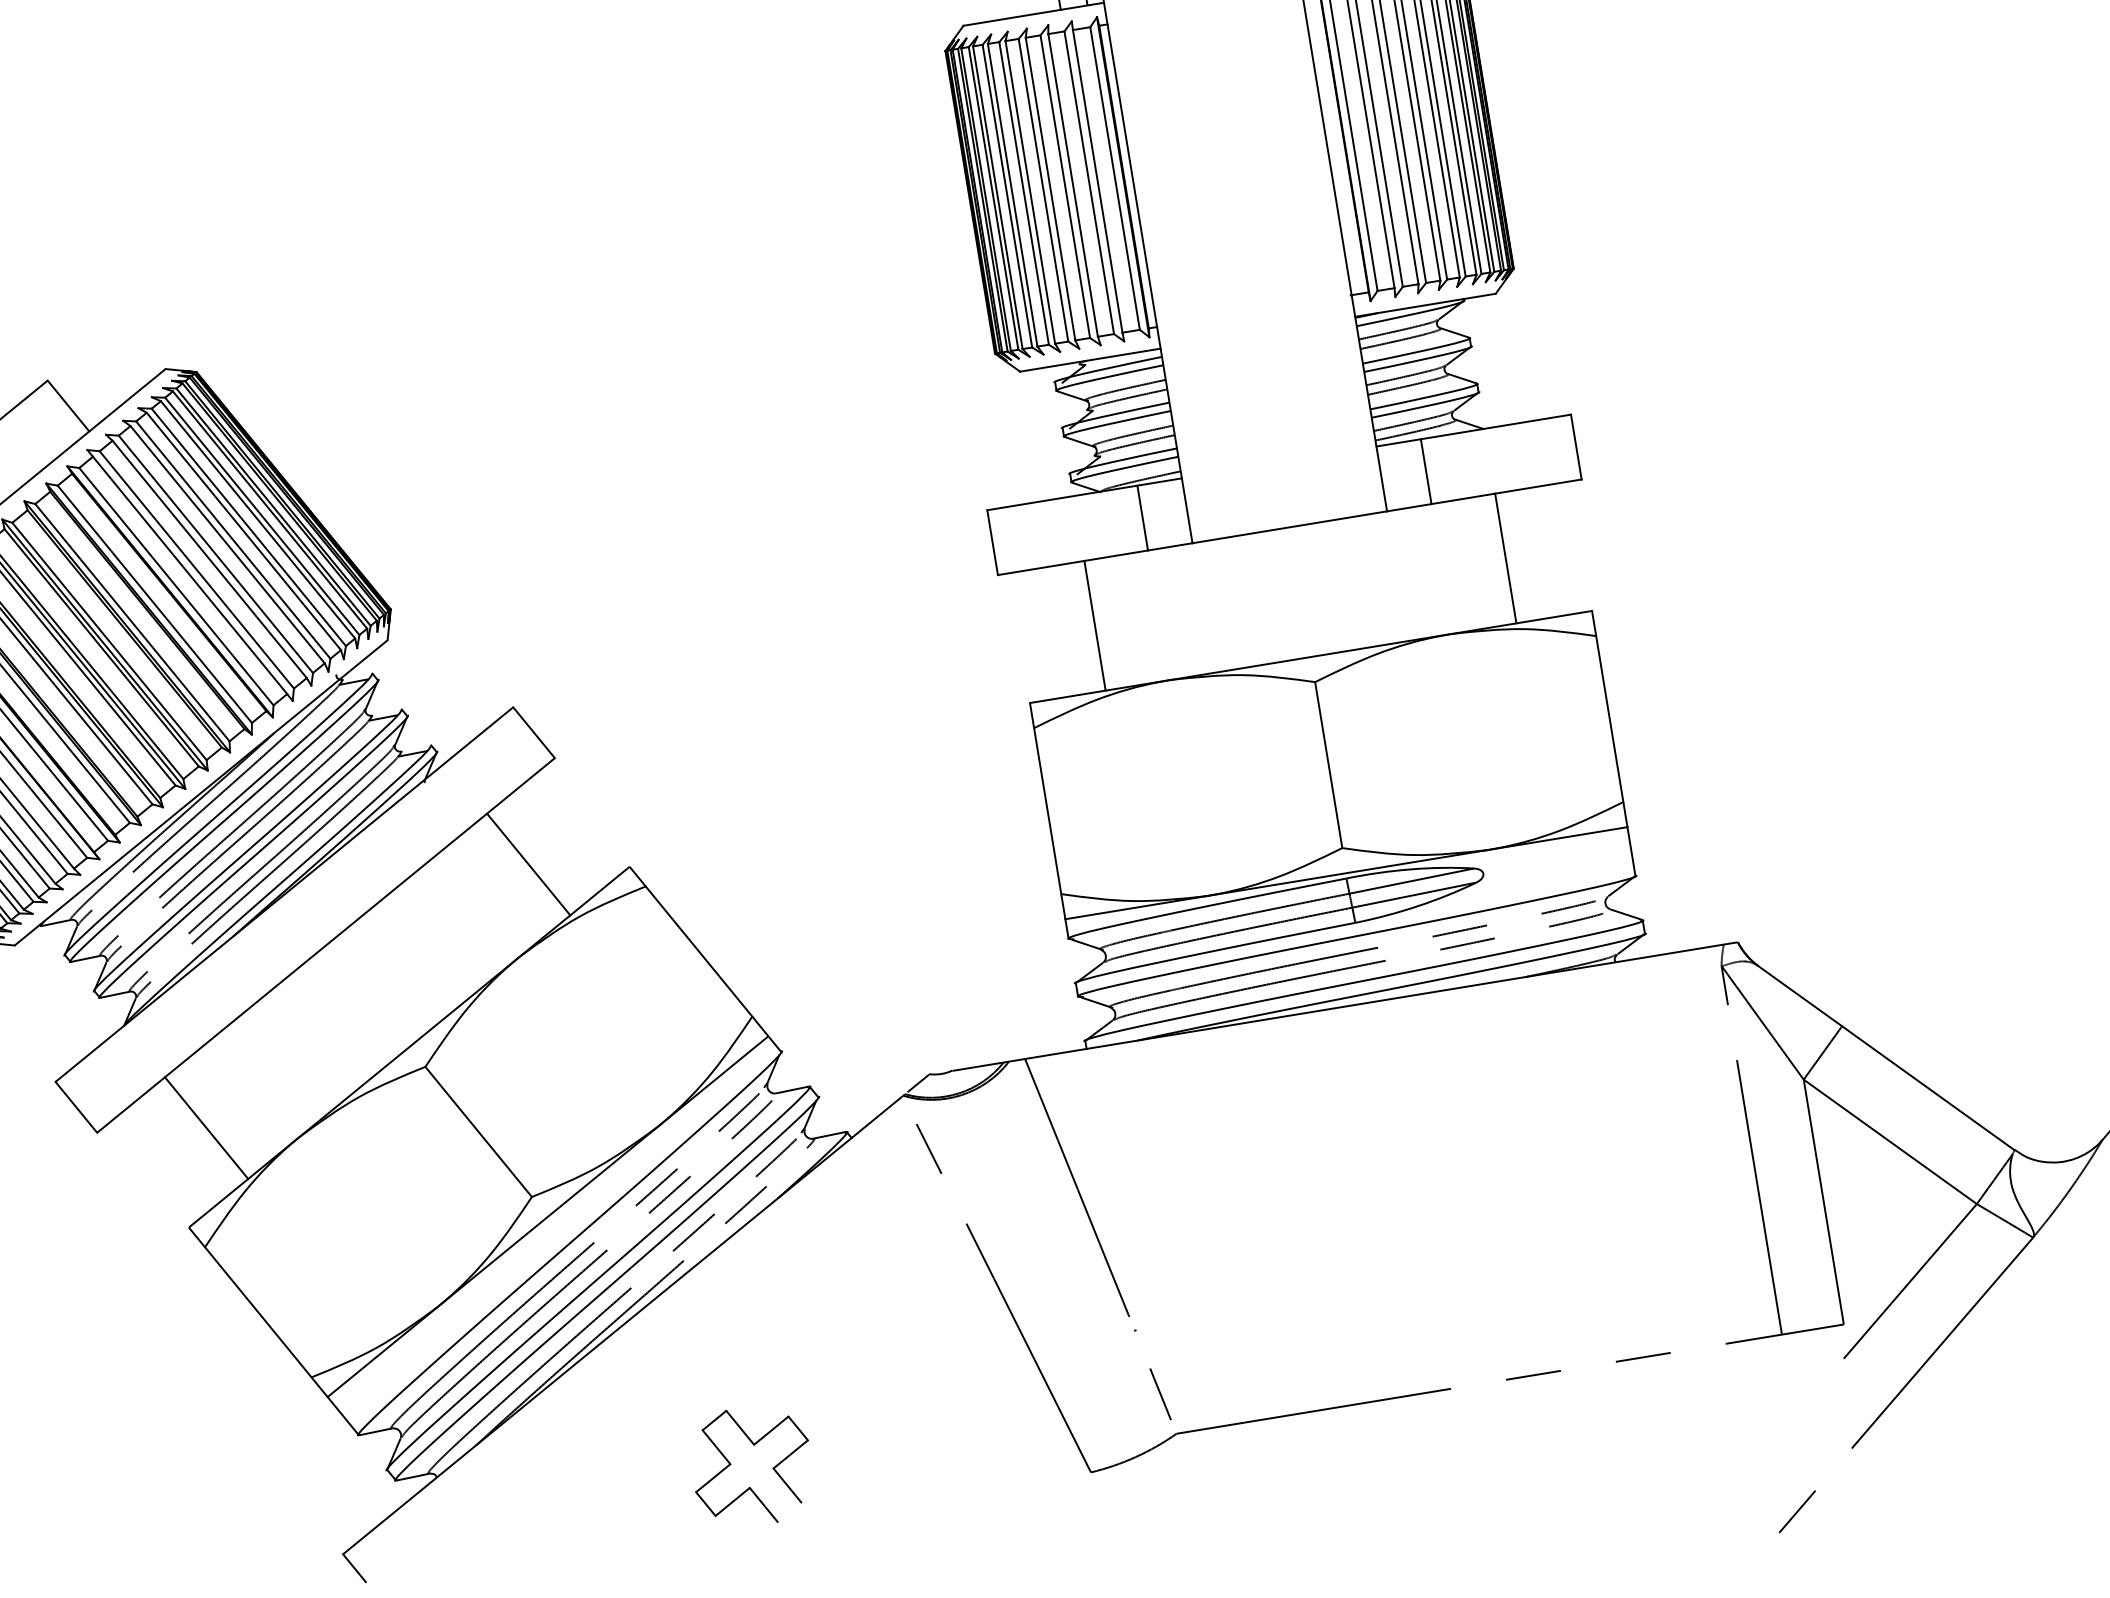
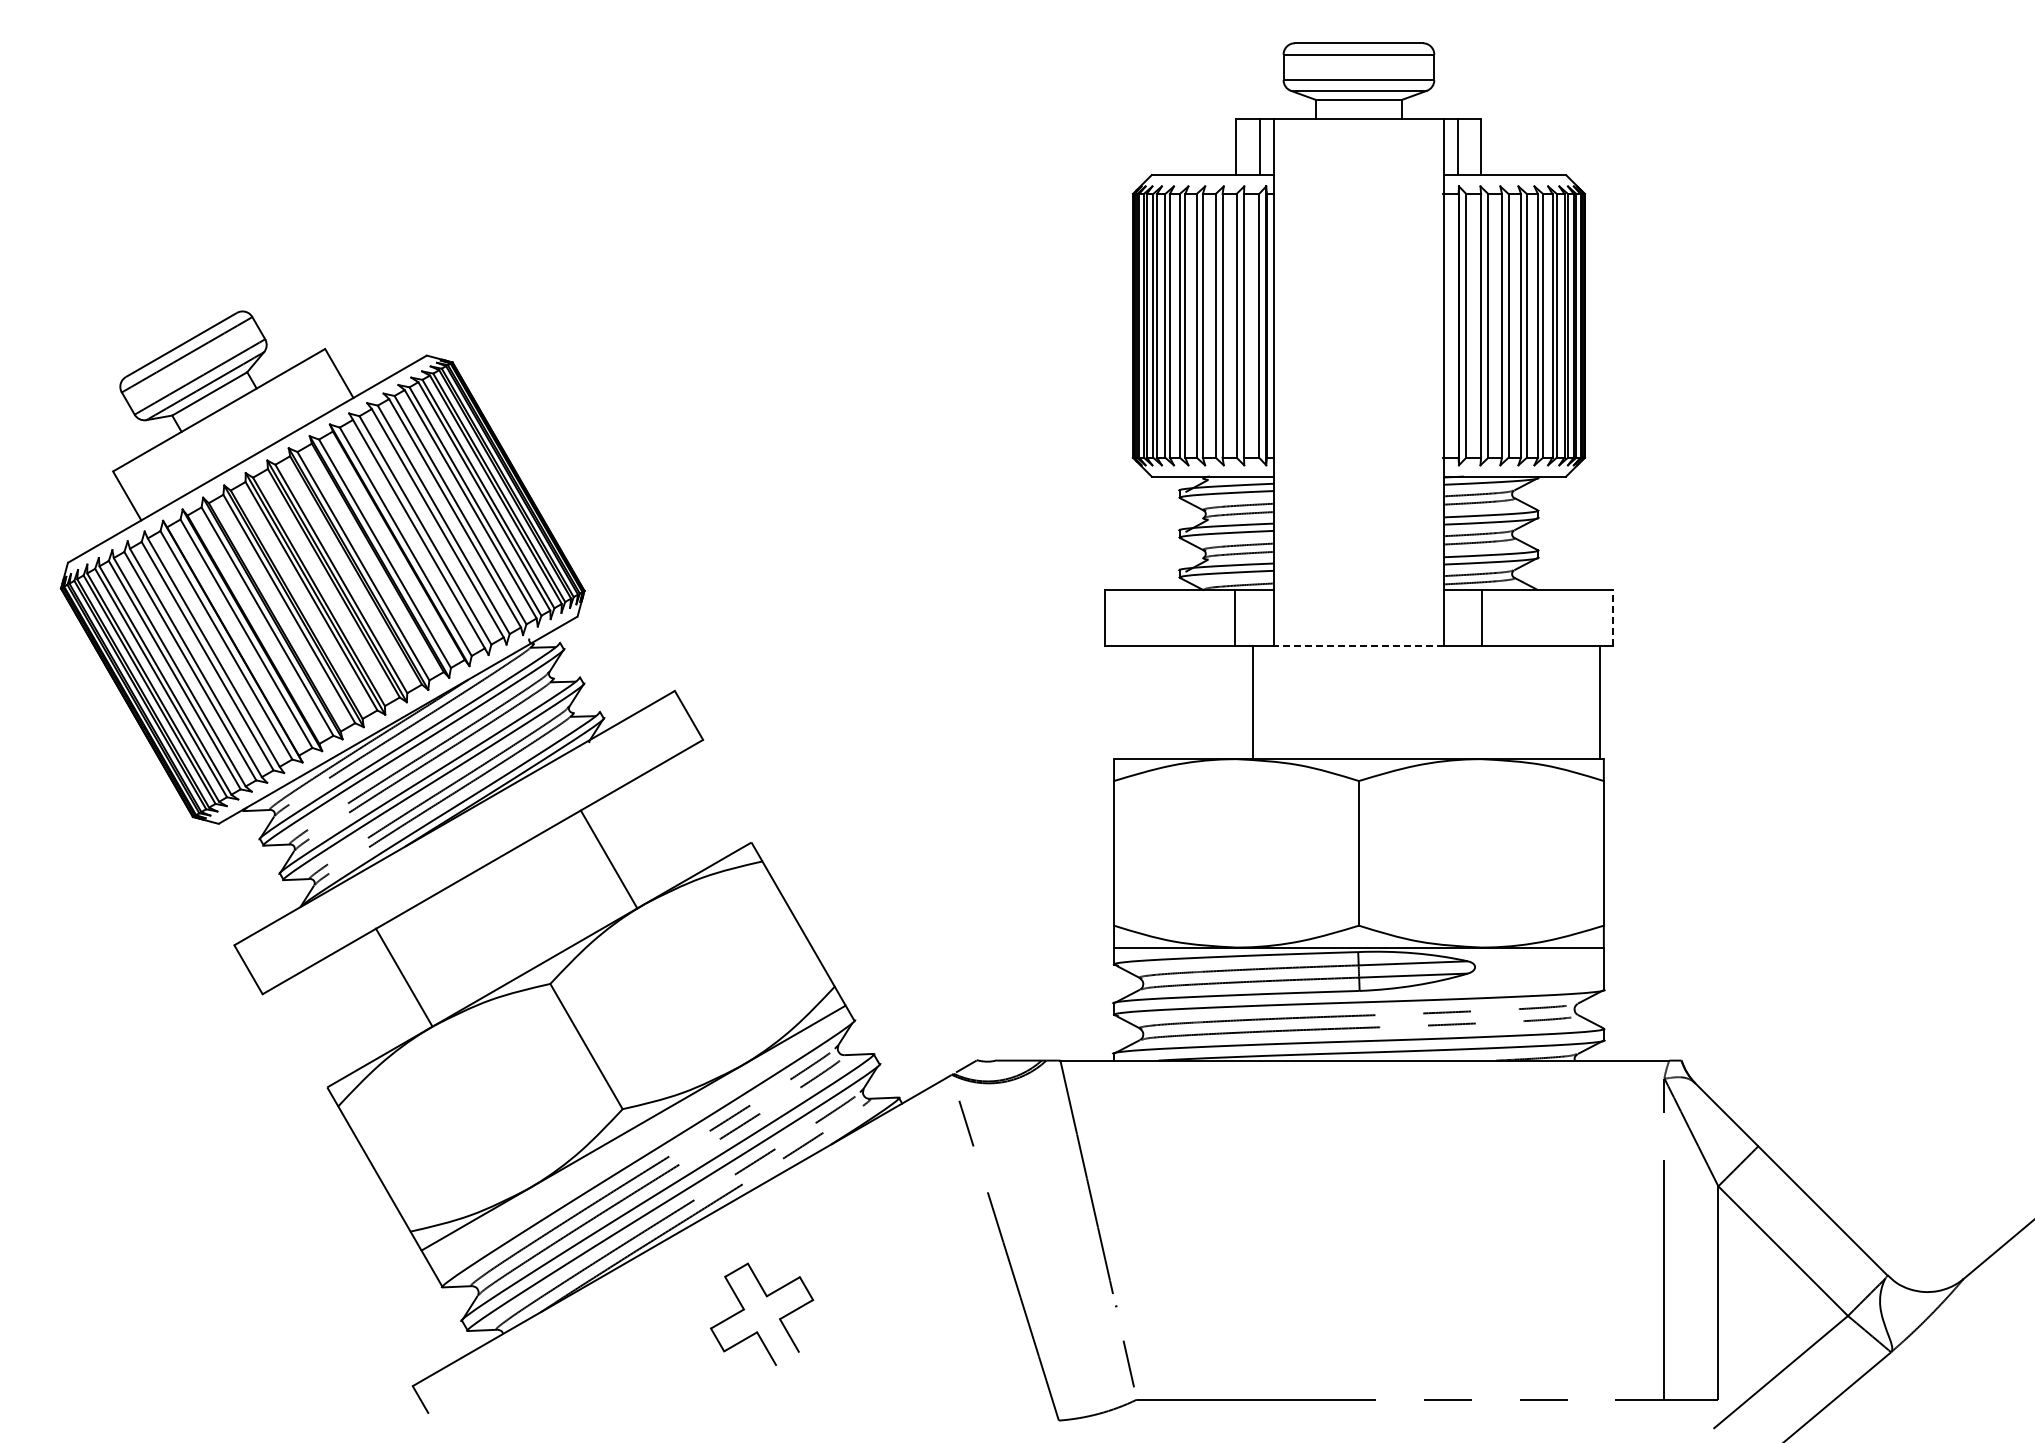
line: (1576, 446) -> (1613, 617), solid -> dashed
line: (1289, 527) -> (1358, 646), solid -> dashed
line: (1505, 558) -> (1599, 702), moved
line: (1094, 625) -> (1252, 702), moved
line: (527, 864) -> (608, 859), moved
line: (205, 1128) -> (403, 977), moved
part: (753, 1446) -> (766, 1297), moved

